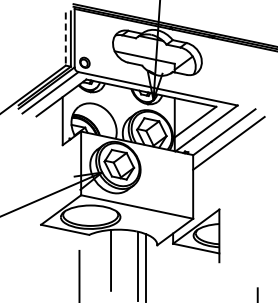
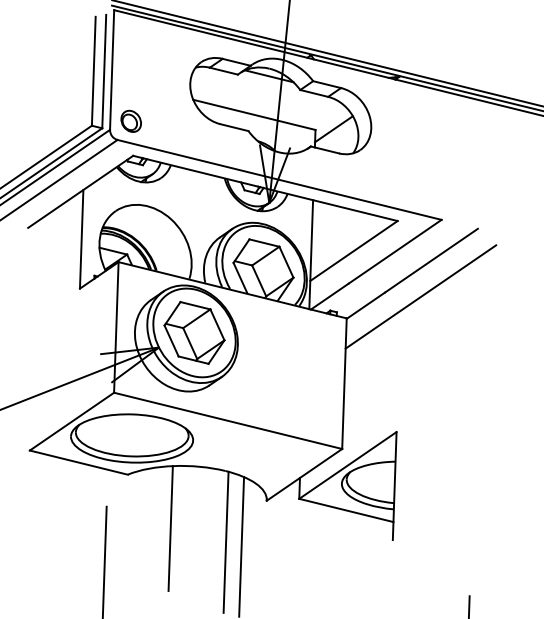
line: (65, 39) -> (93, 72), dashed -> solid

